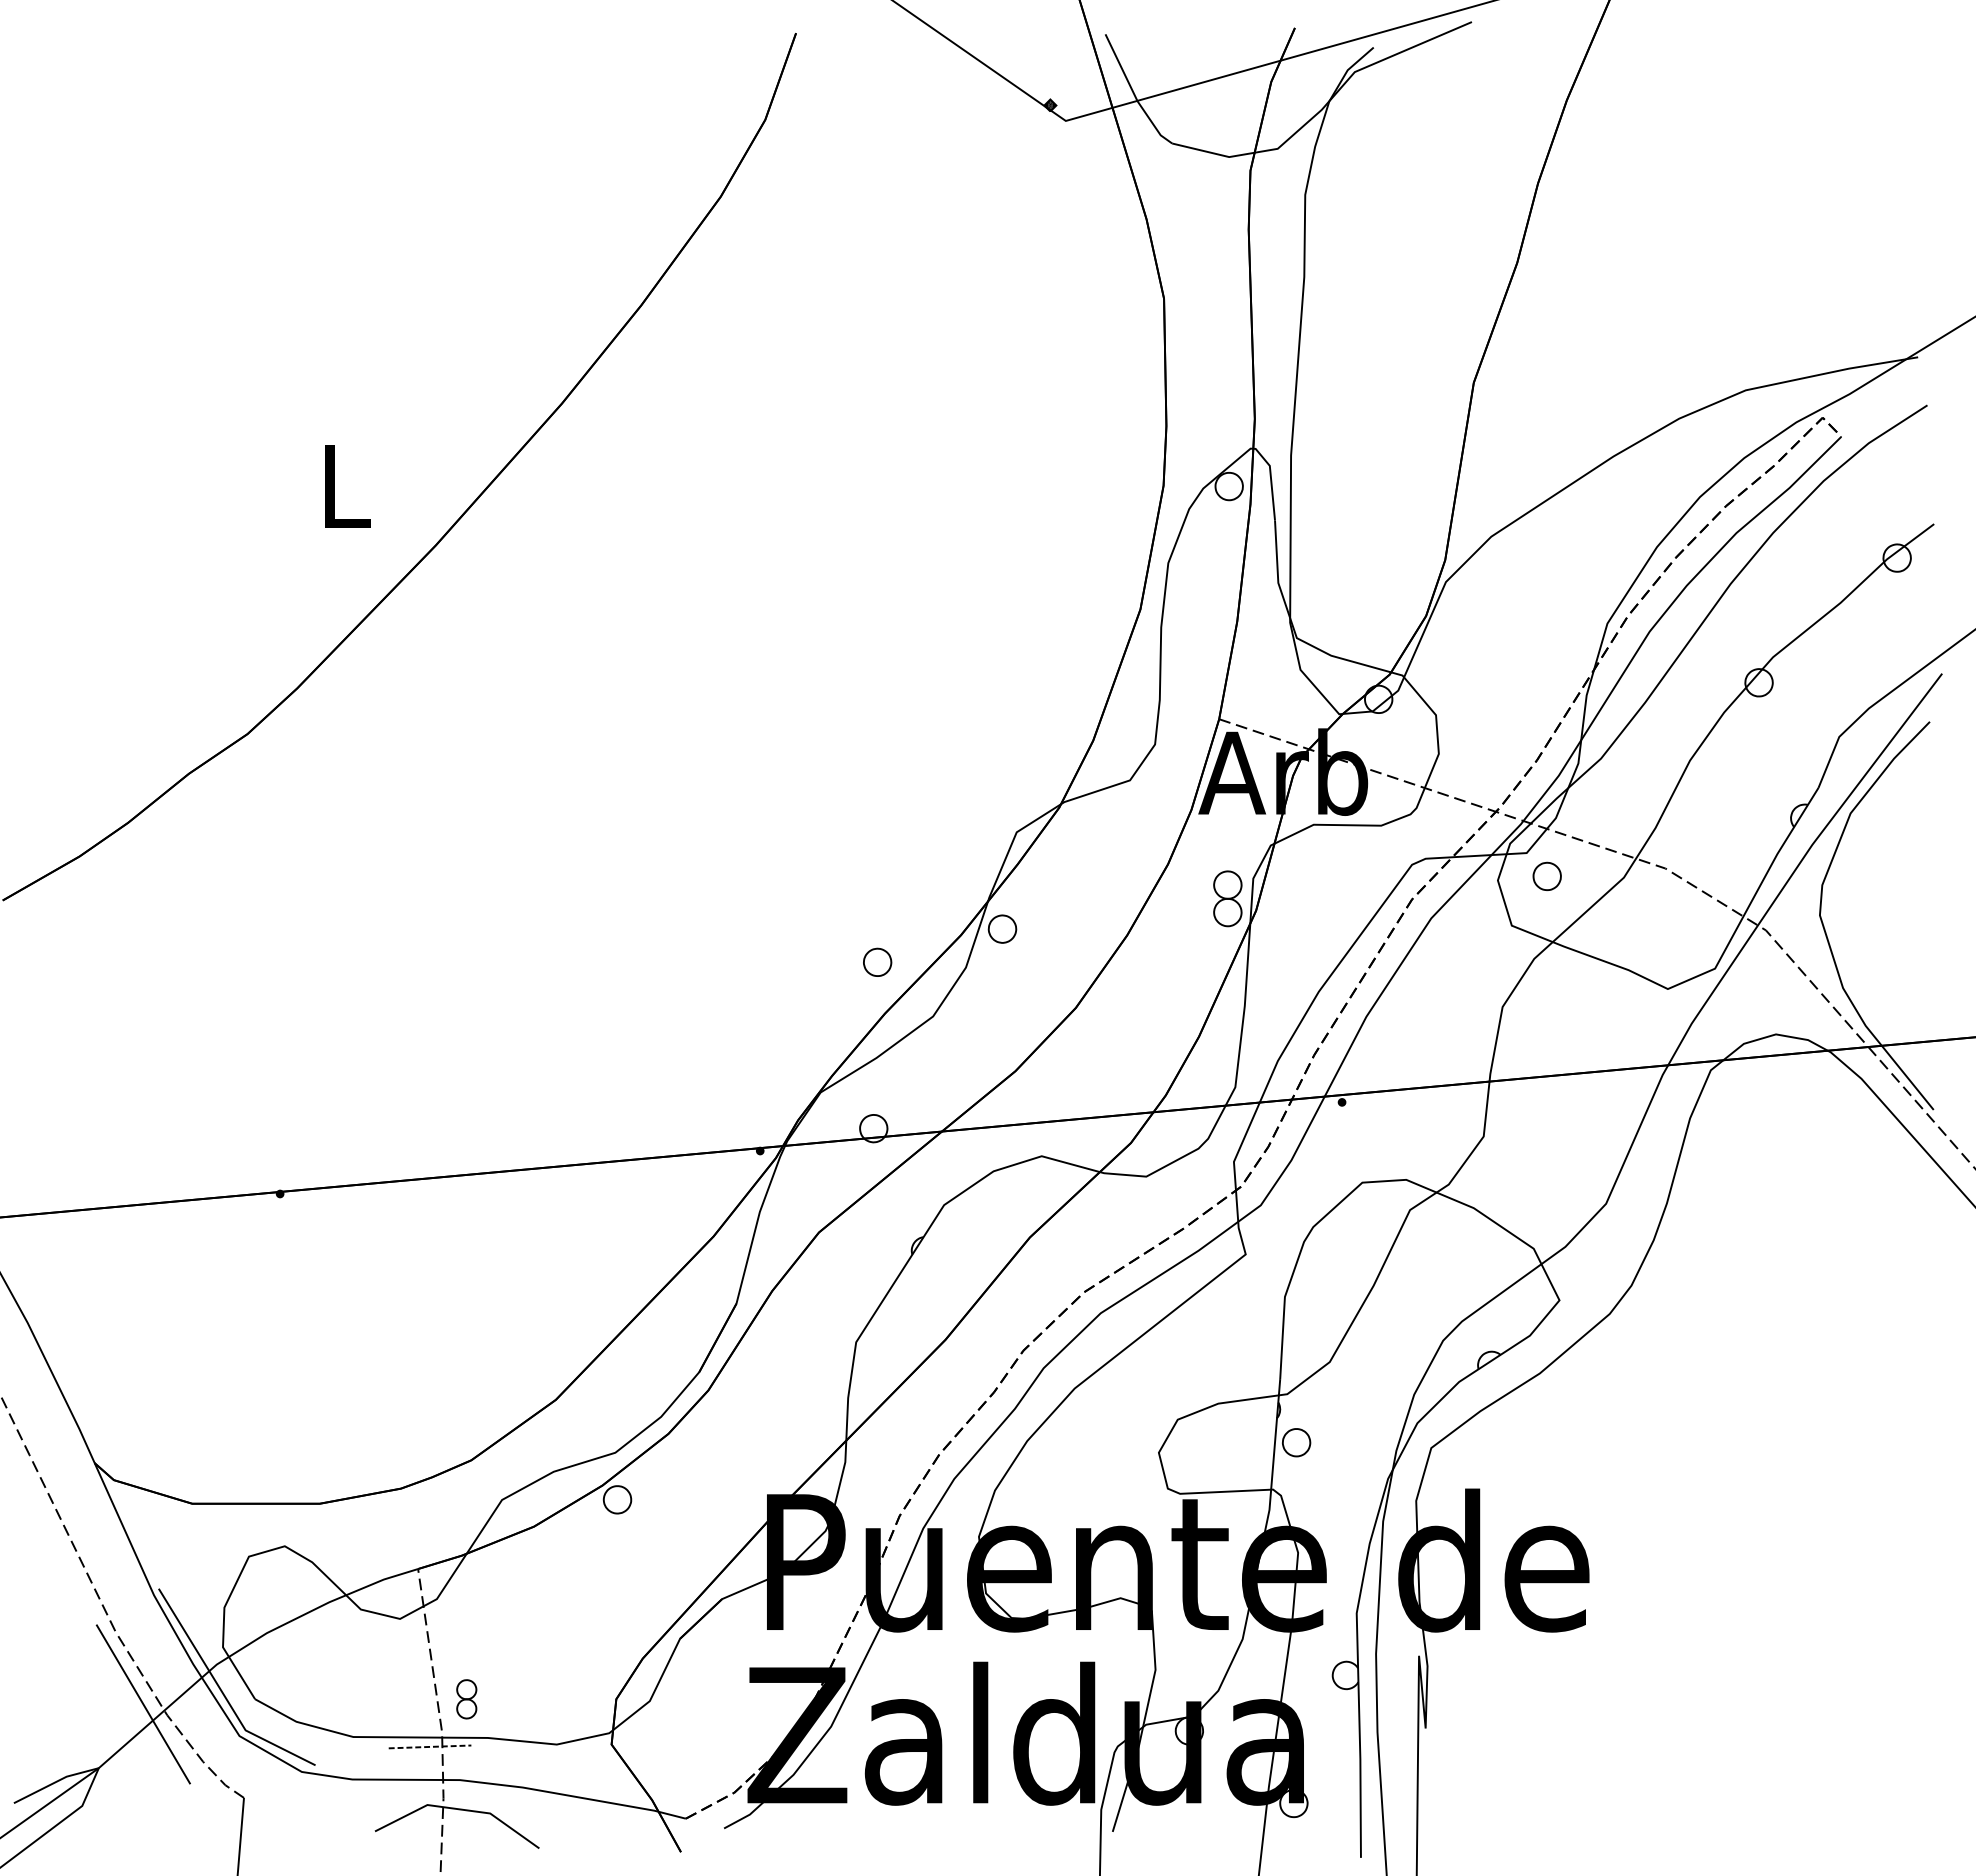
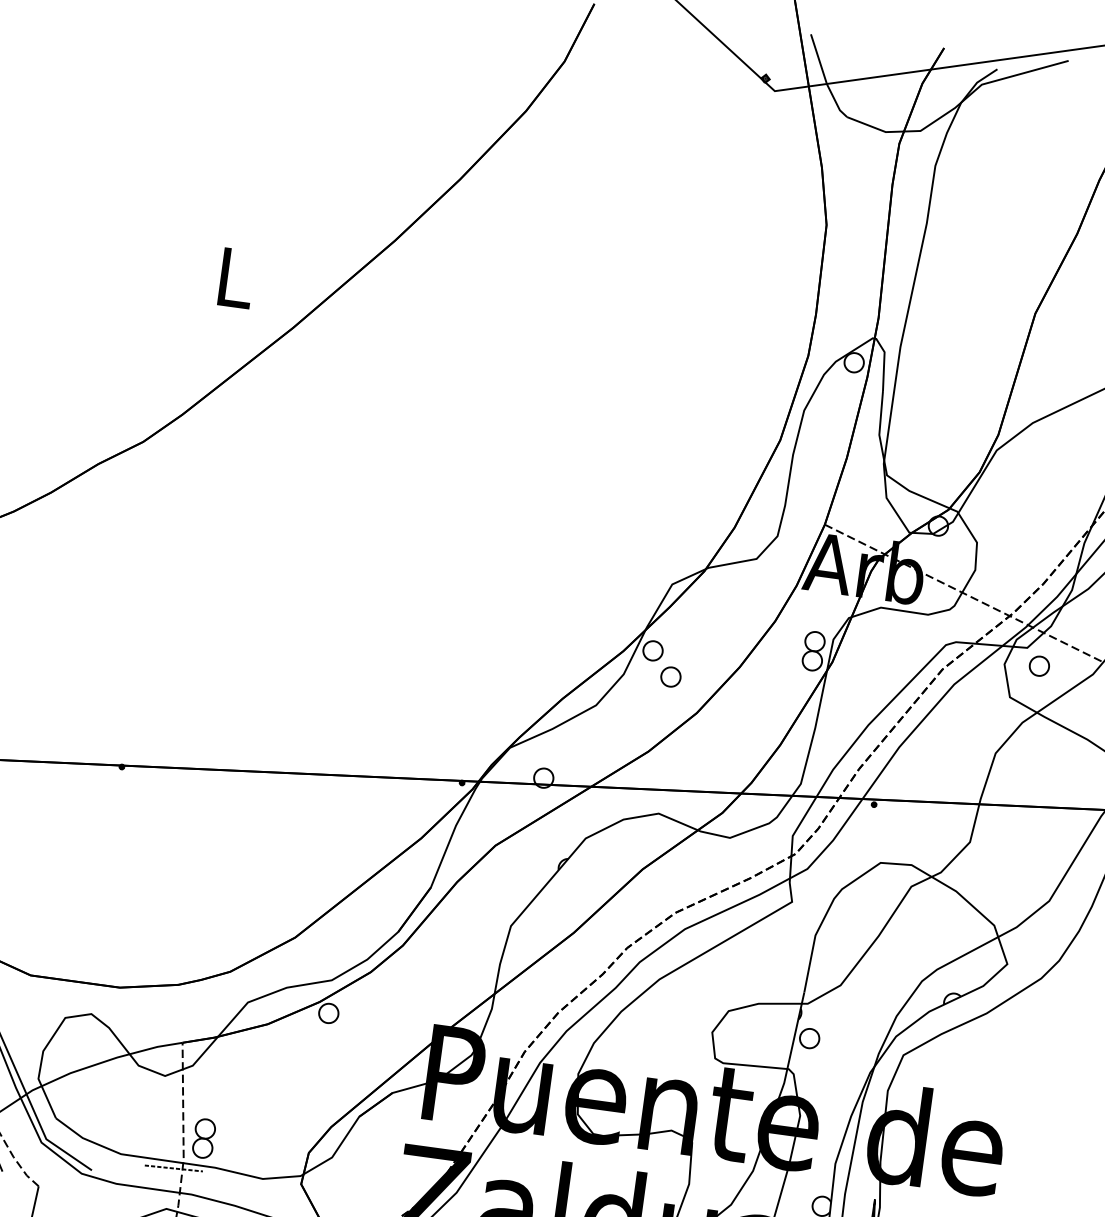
part: (877, 961) -> (670, 676), moved
part: (466, 1699) -> (203, 1138), size x1.43

